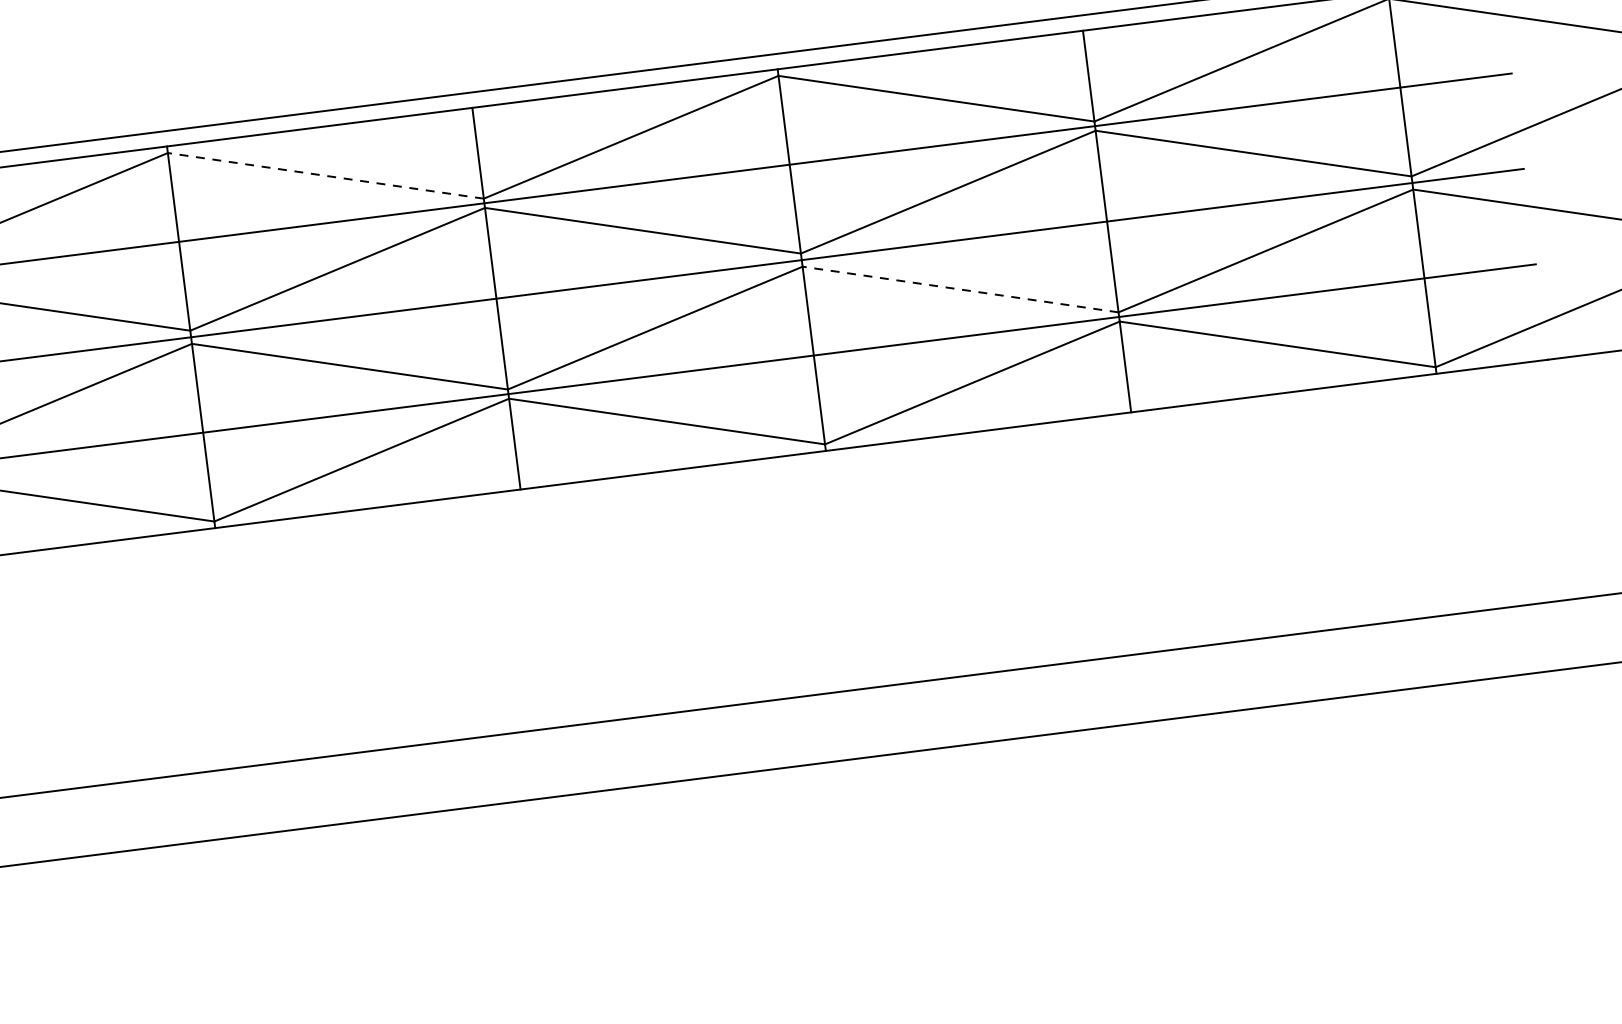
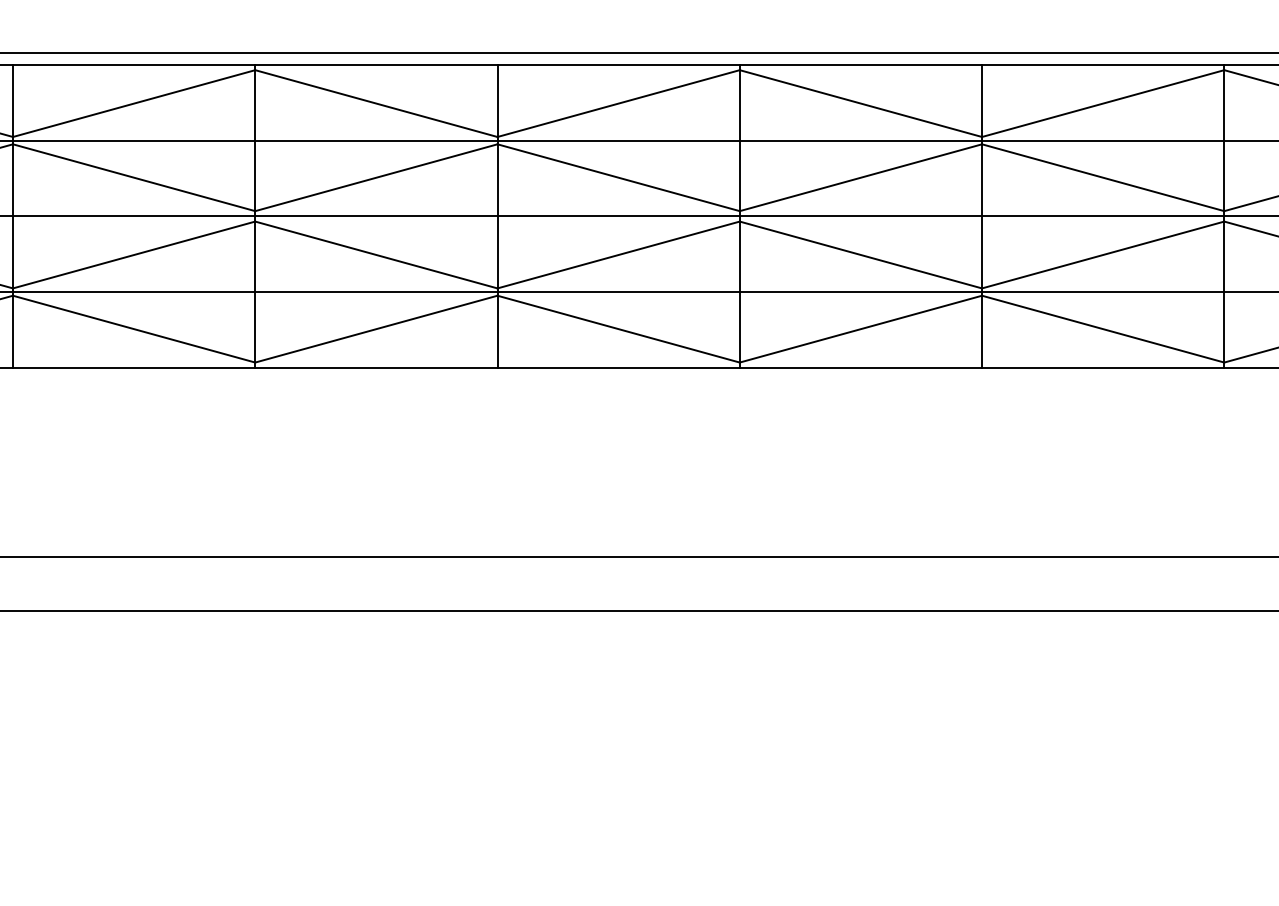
line: (325, 175) -> (376, 103), dashed -> solid
line: (960, 290) -> (860, 255), dashed -> solid

